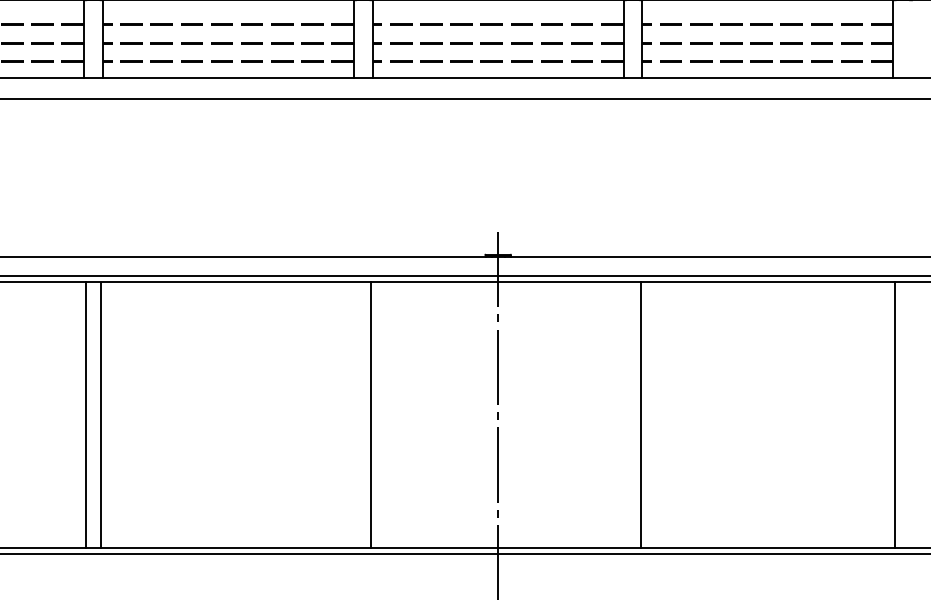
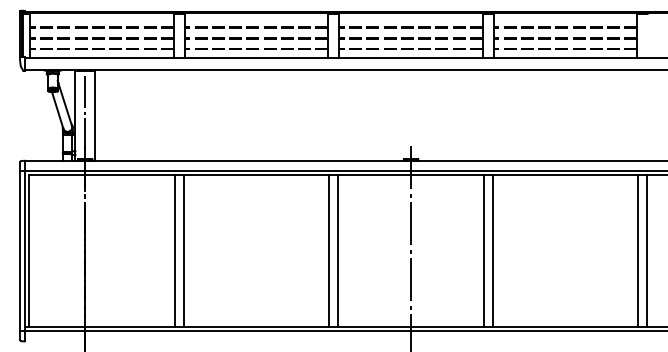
line: (355, 413) -> (329, 250), added
line: (624, 413) -> (483, 250), added
line: (911, 413) -> (647, 250), added

